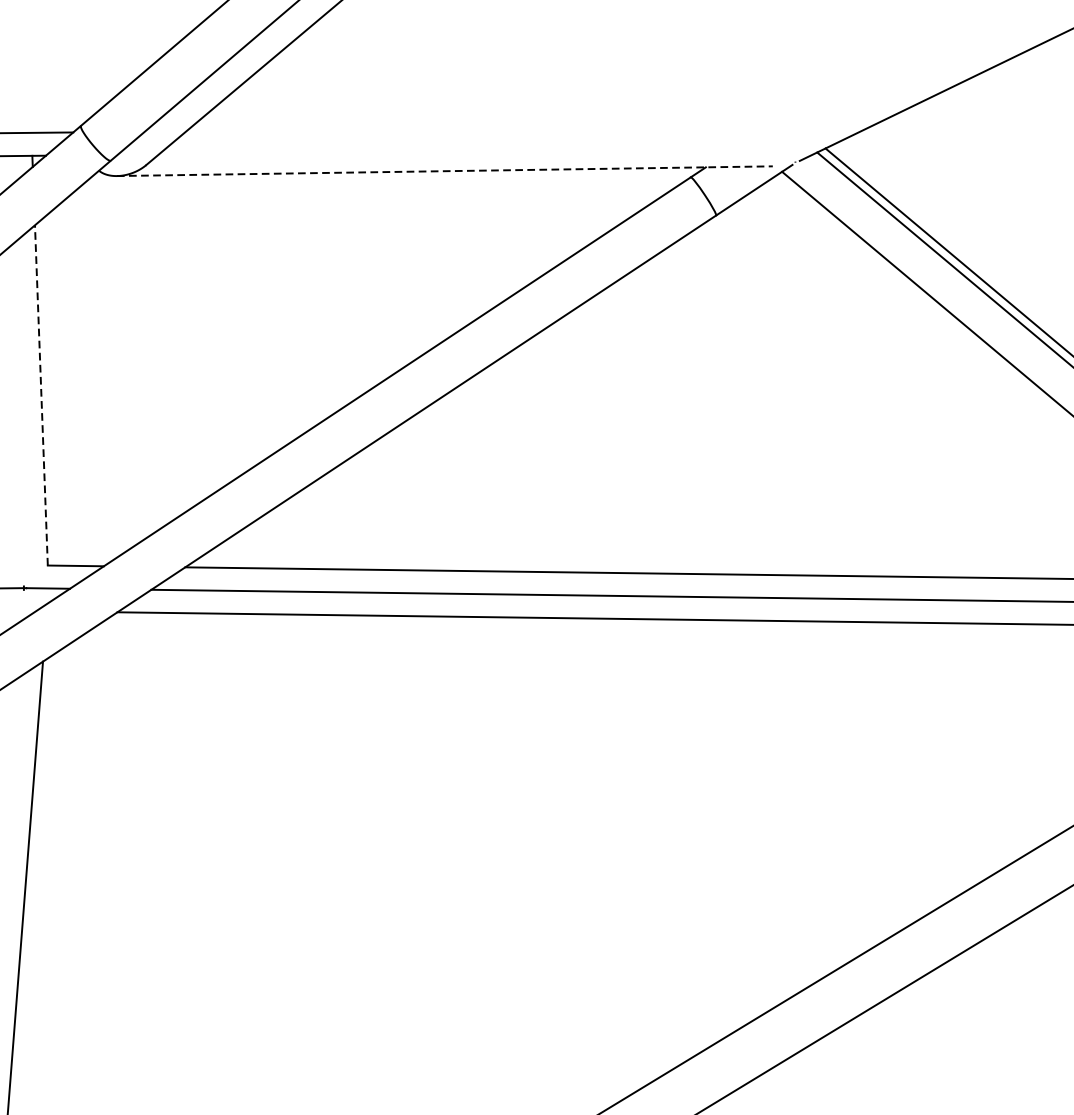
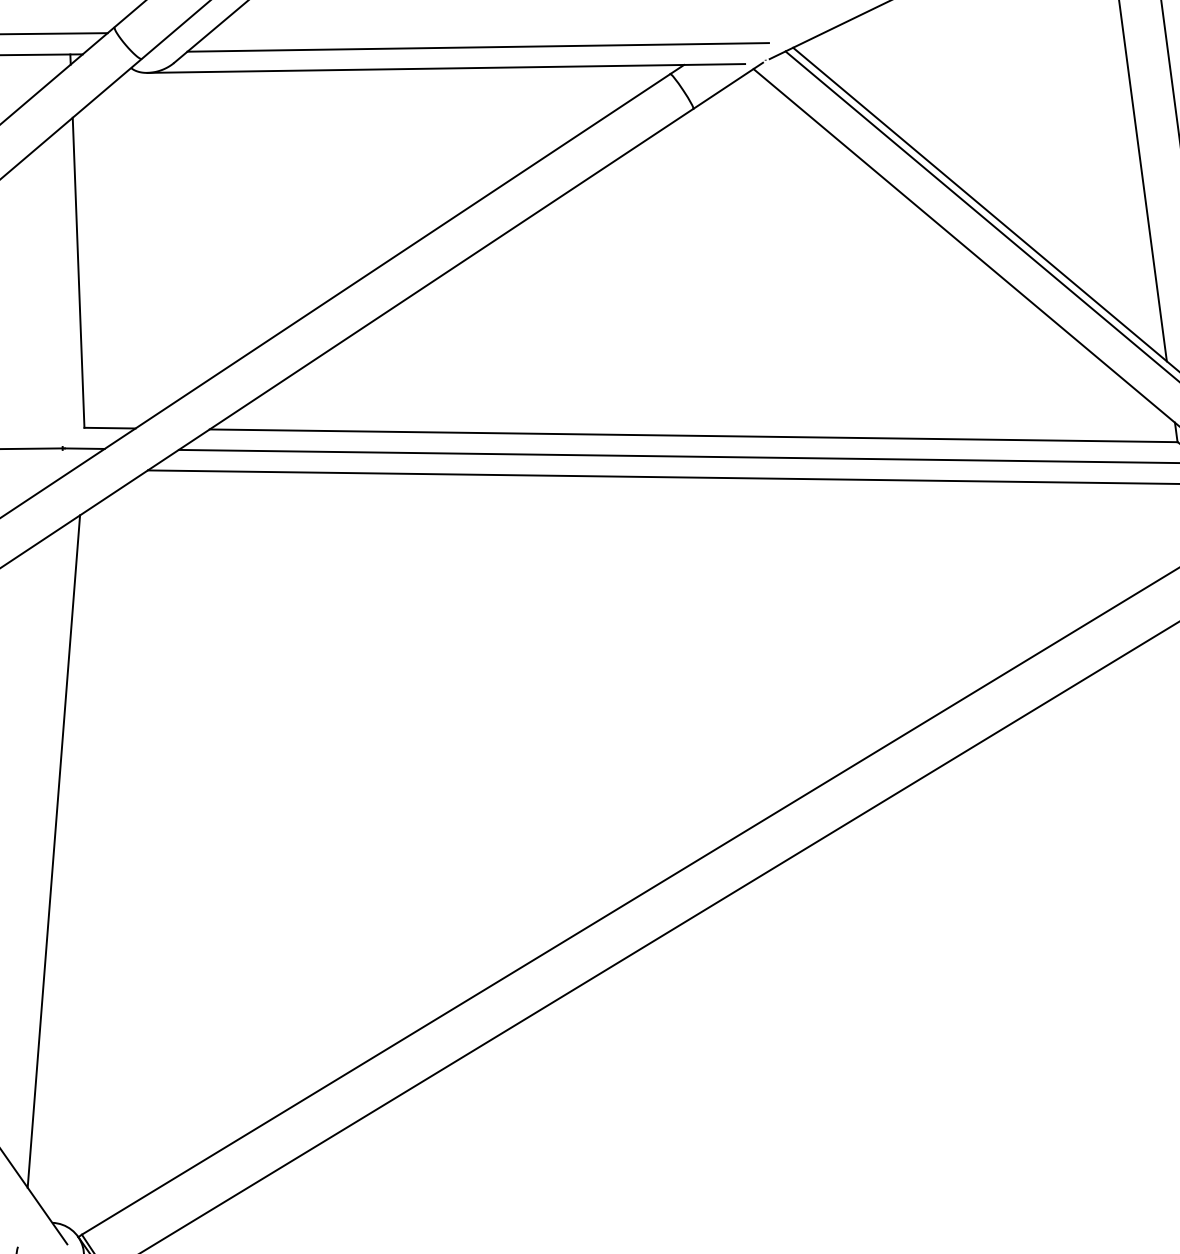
line: (479, 148) -> (477, 47), added
line: (445, 171) -> (446, 68), dashed -> solid
line: (41, 395) -> (78, 272), dashed -> solid

